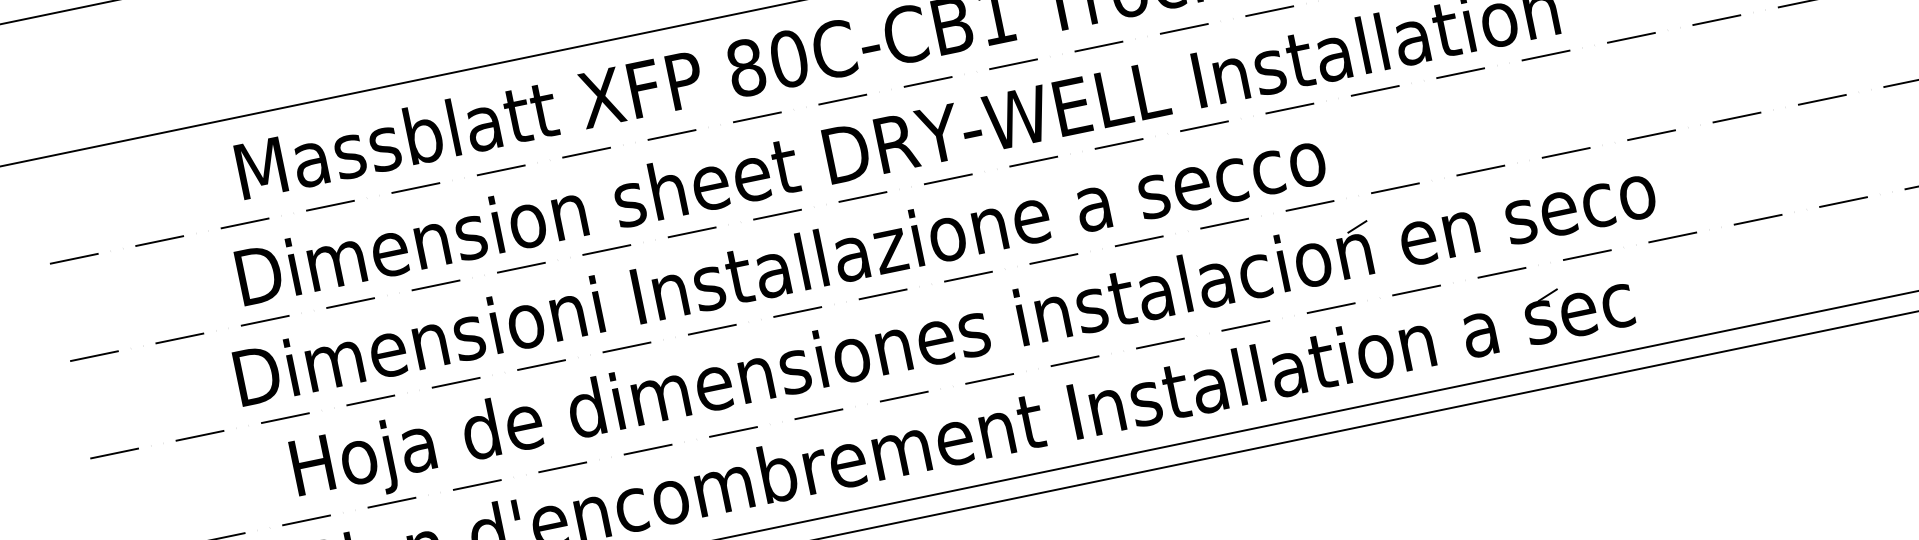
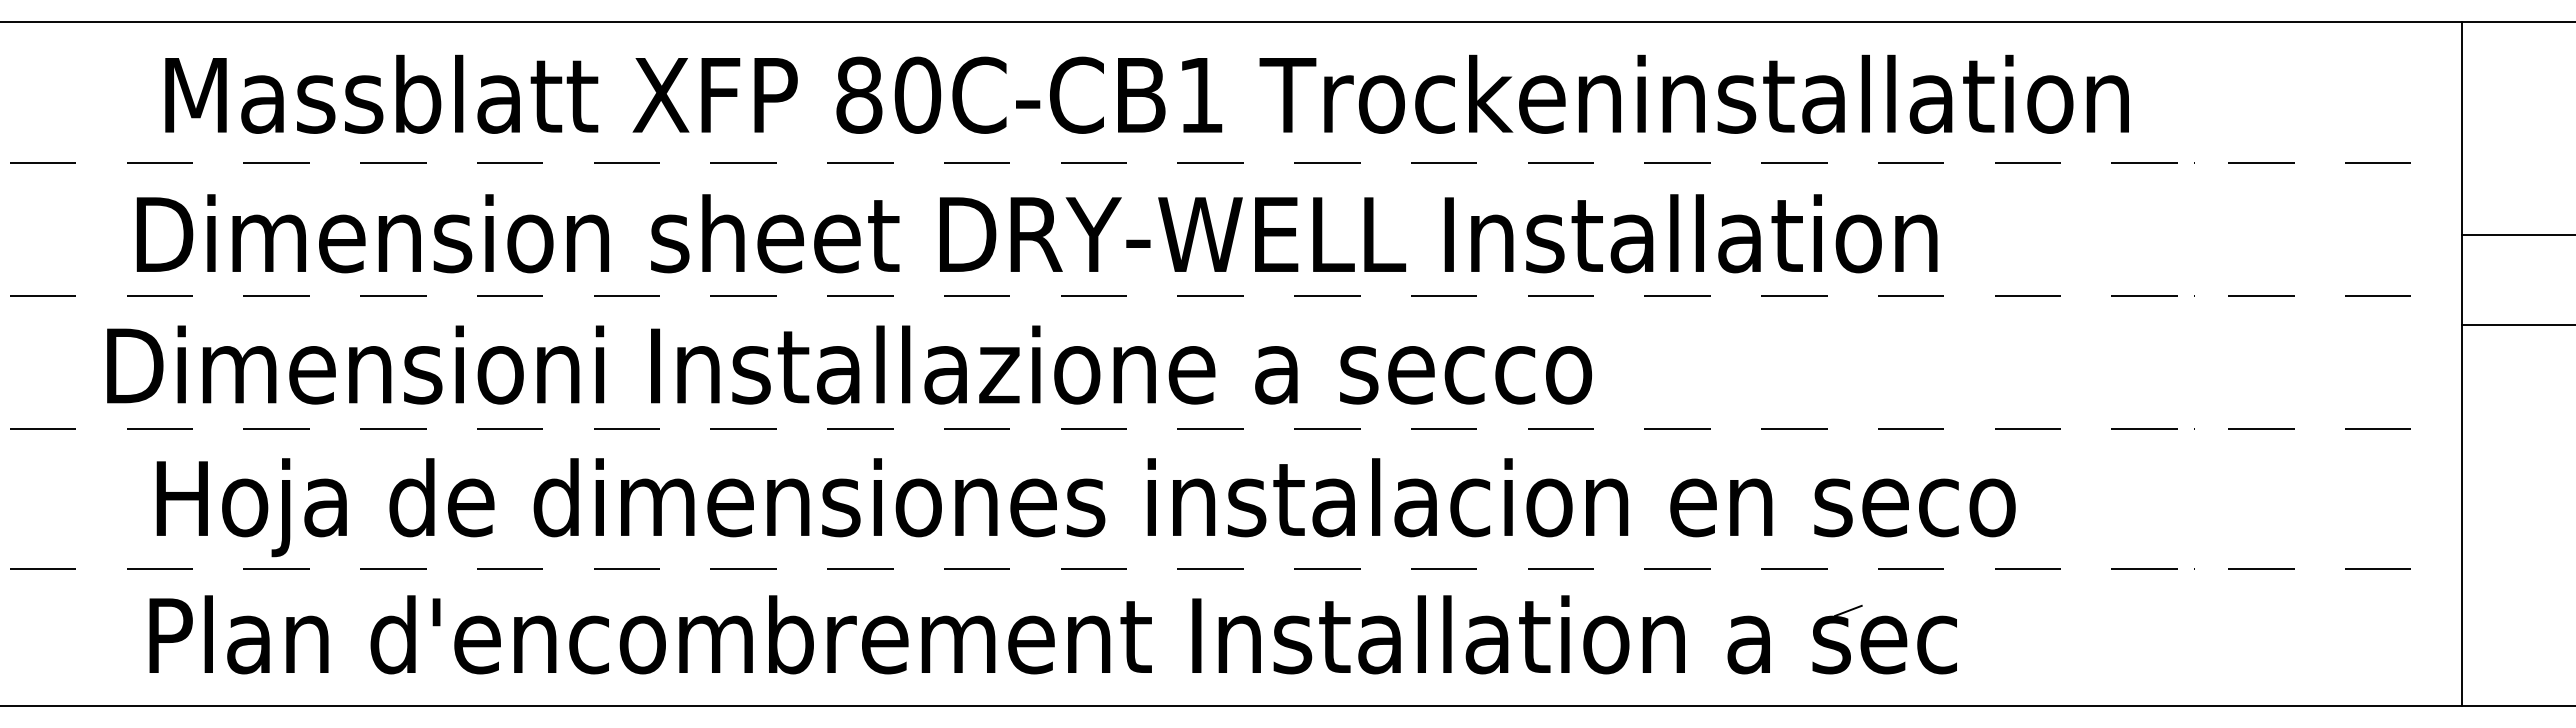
line: (1356, 226) -> (1616, 469), removed

